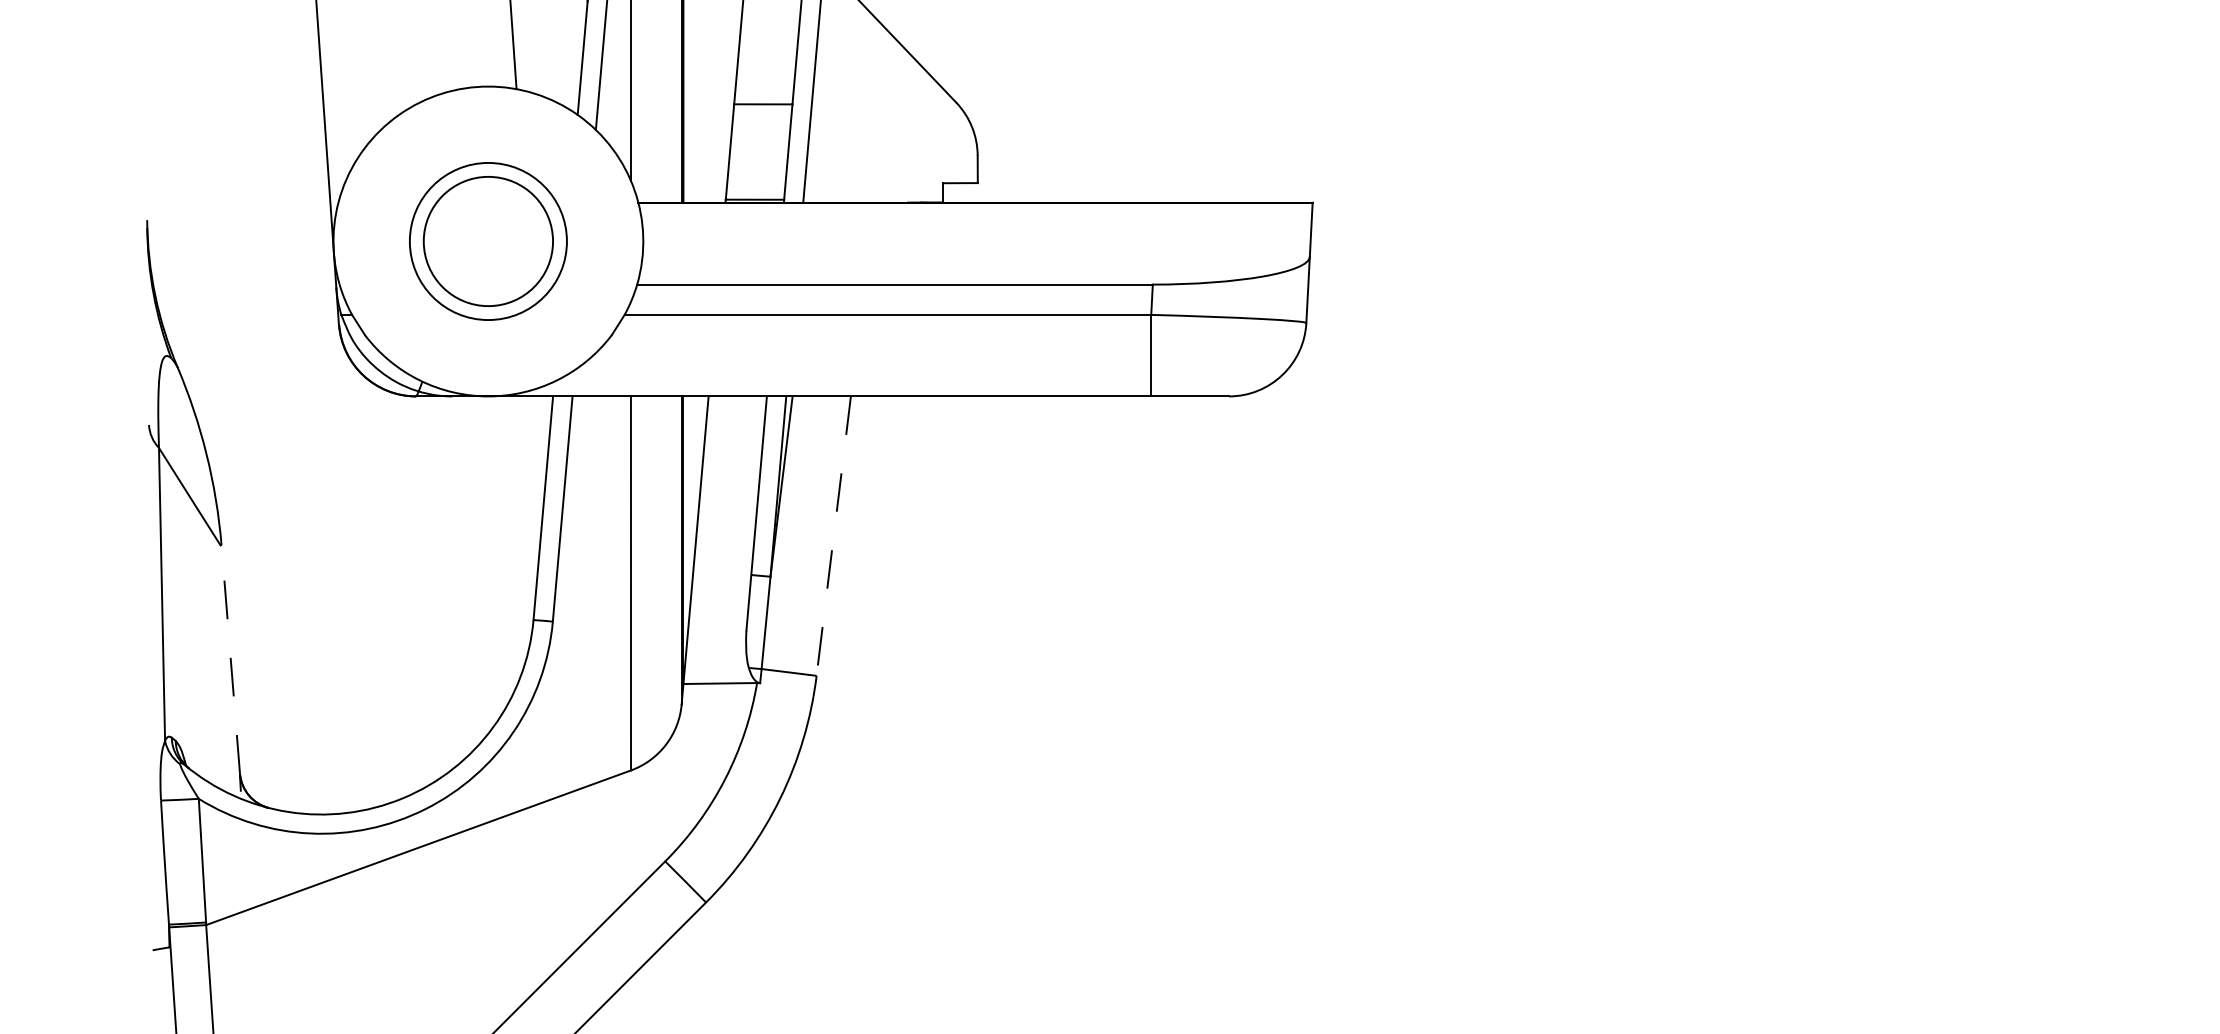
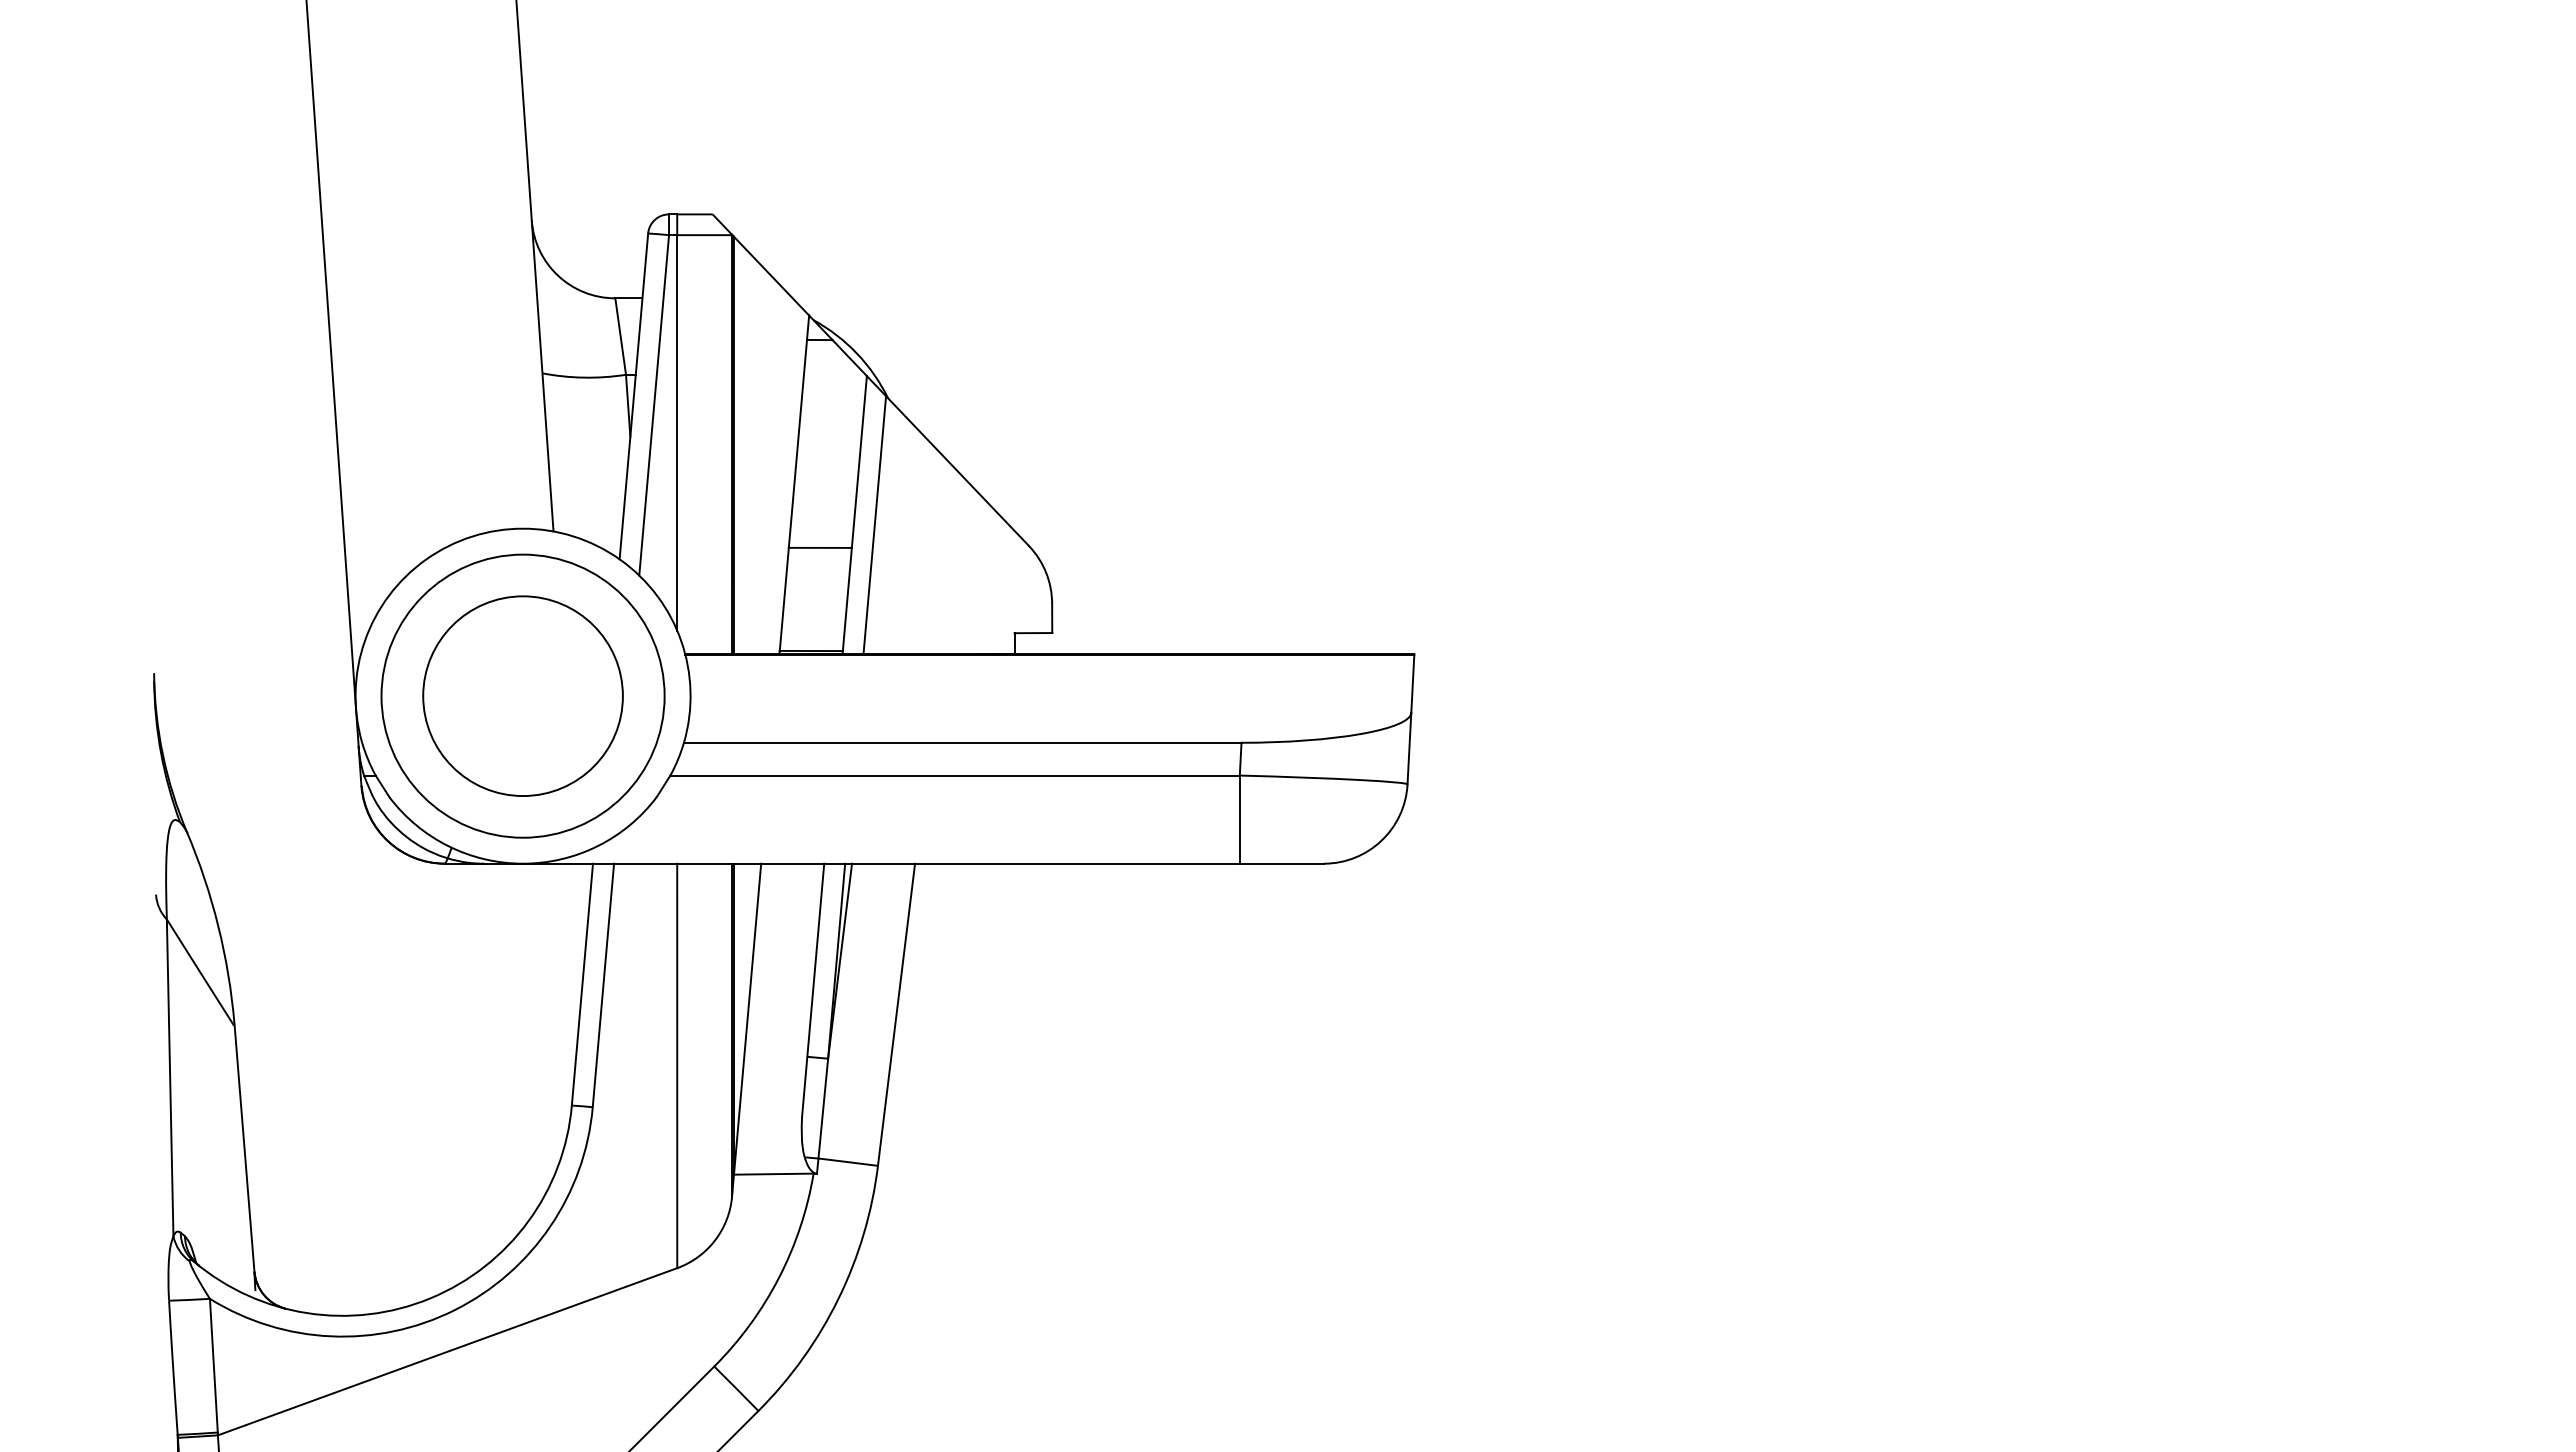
circle: (487, 240) -> (522, 695), size x1.67
circle: (487, 241) -> (522, 696), size x1.43
line: (833, 536) -> (896, 1015), dashed -> solid
line: (230, 659) -> (244, 1148), dashed -> solid

